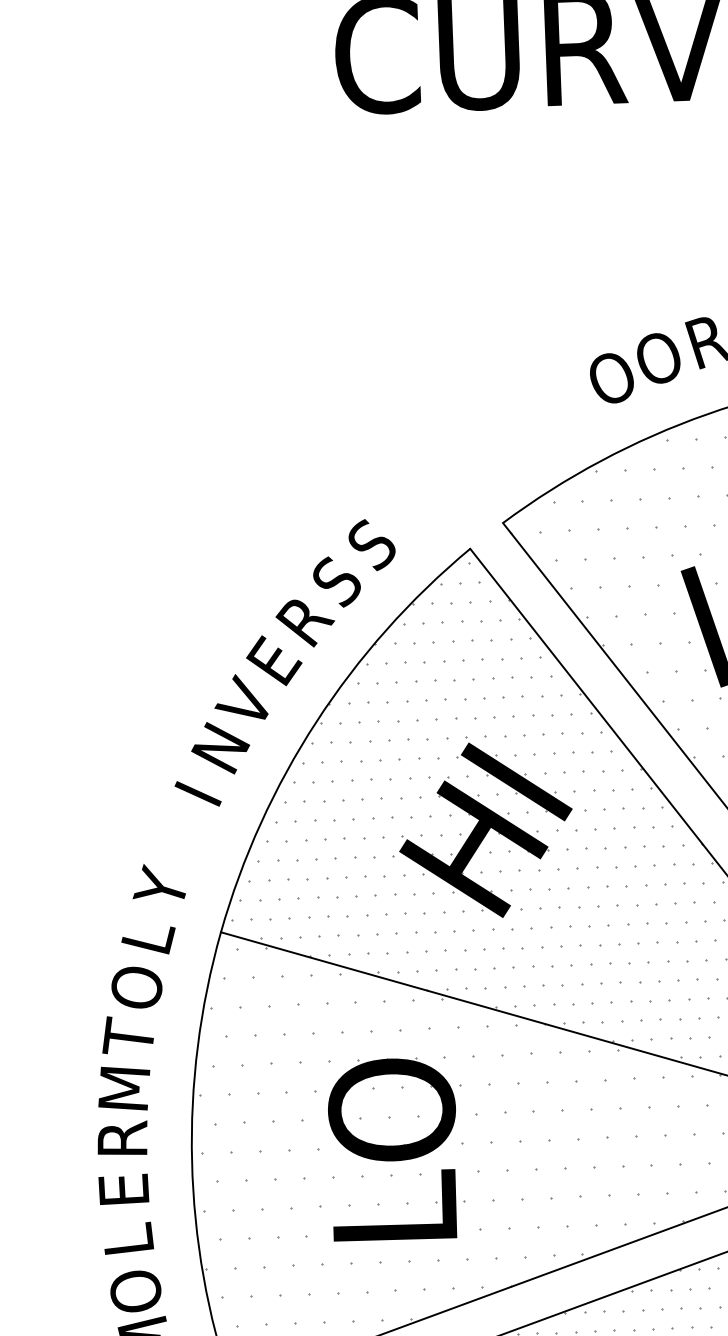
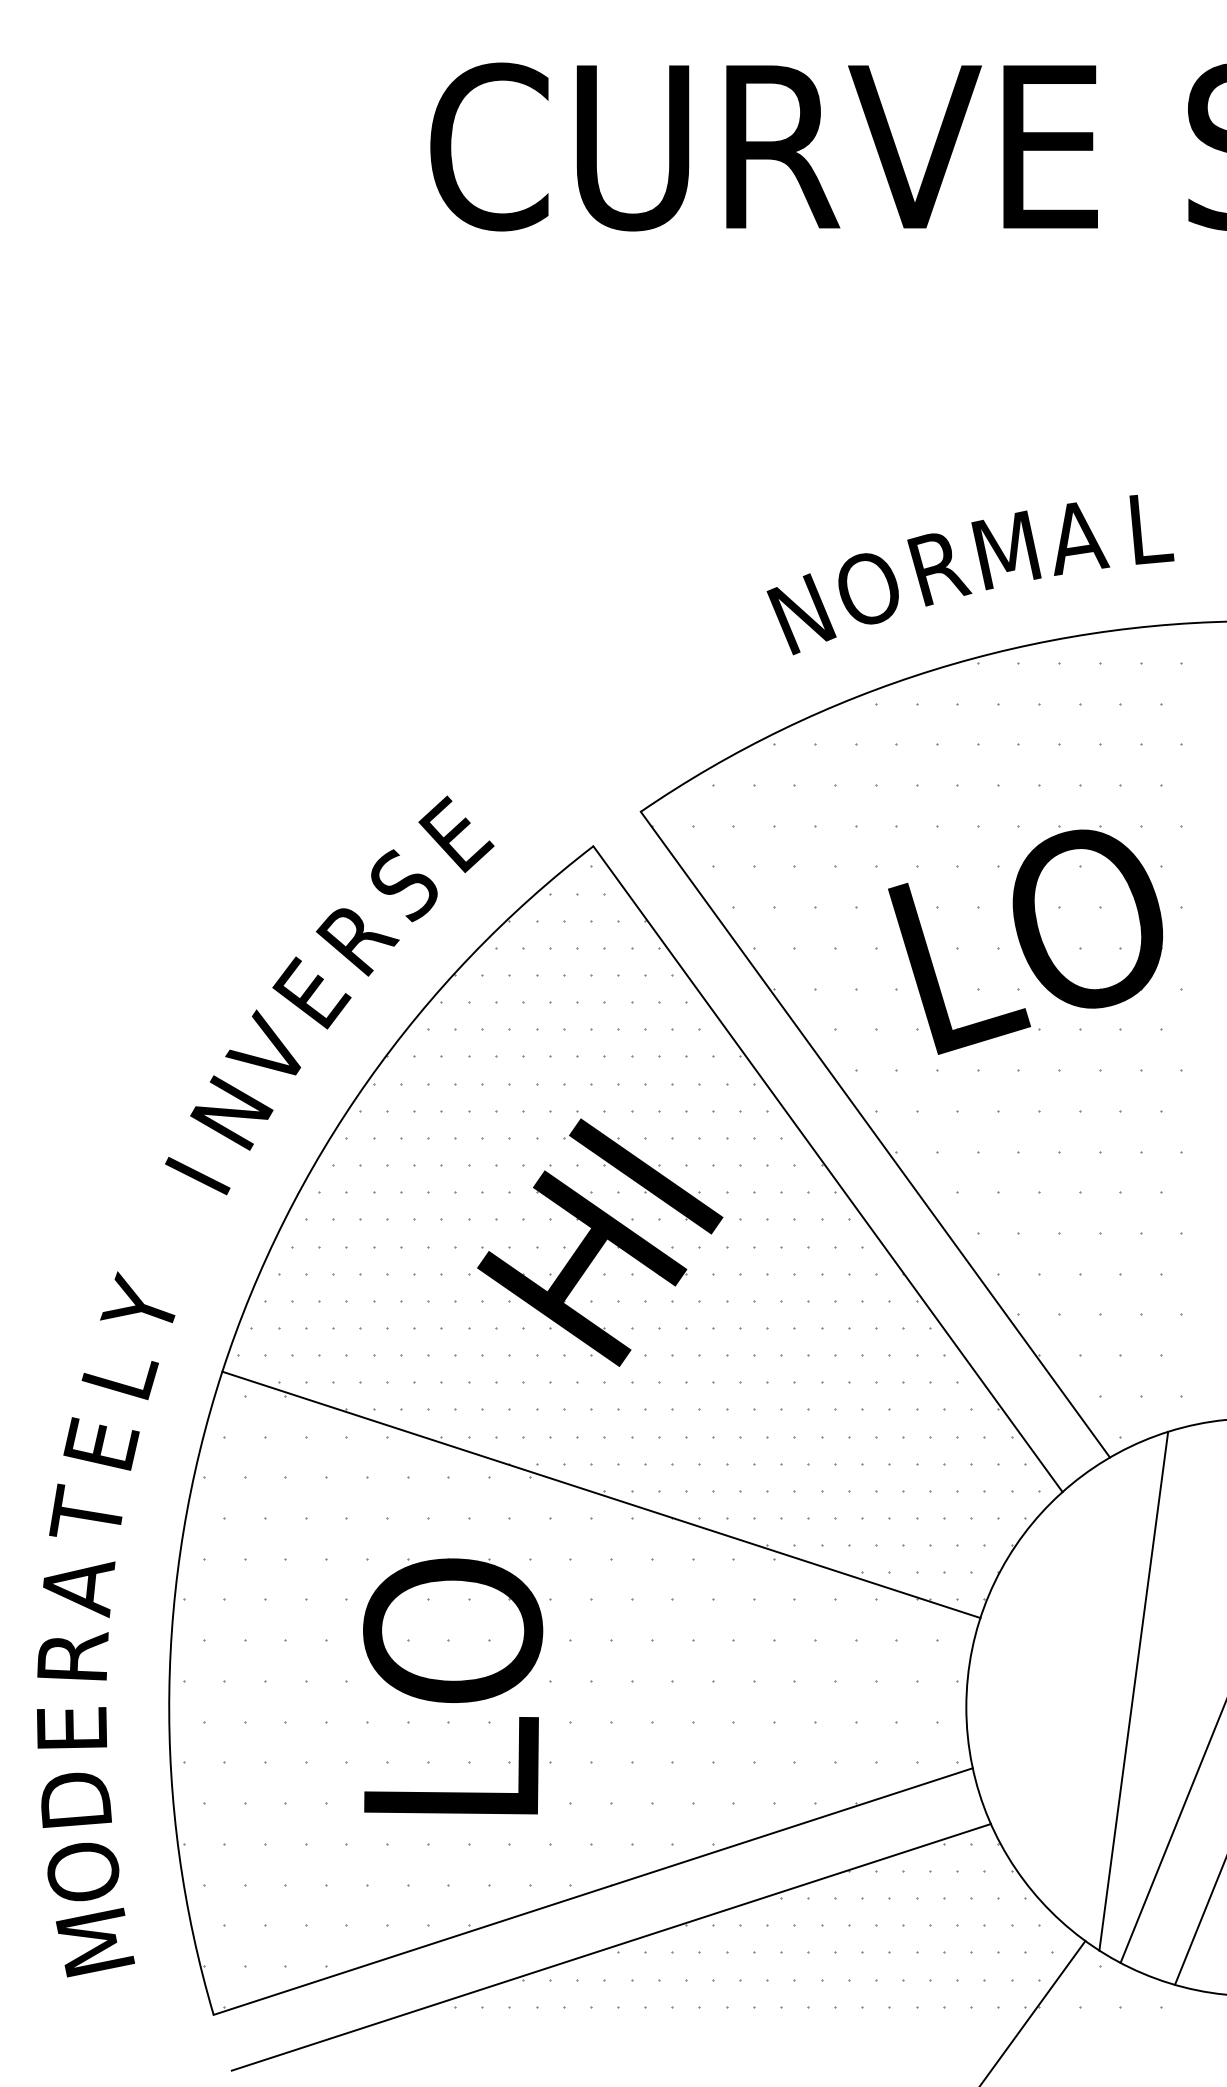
text: (611, 378) -> (801, 614), O -> N
text: (372, 544) -> (456, 834), S -> E
text: (137, 987) -> (101, 1444), O -> E
text: (123, 1088) -> (77, 1586), M -> A
text: (129, 1240) -> (76, 1799), L -> D

